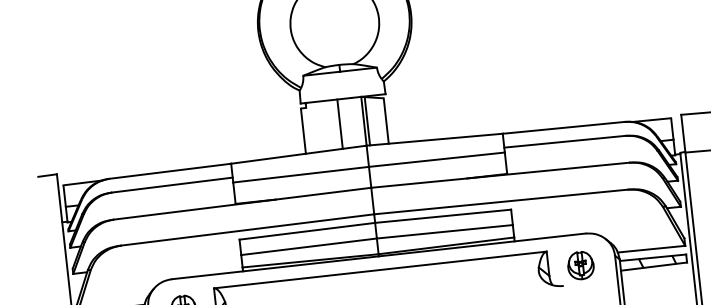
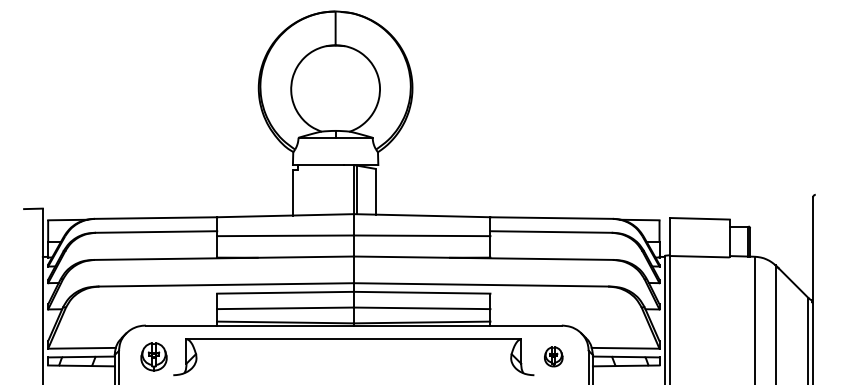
line: (339, 123) -> (329, 189), removed
part: (580, 265) -> (553, 356), size x0.7

